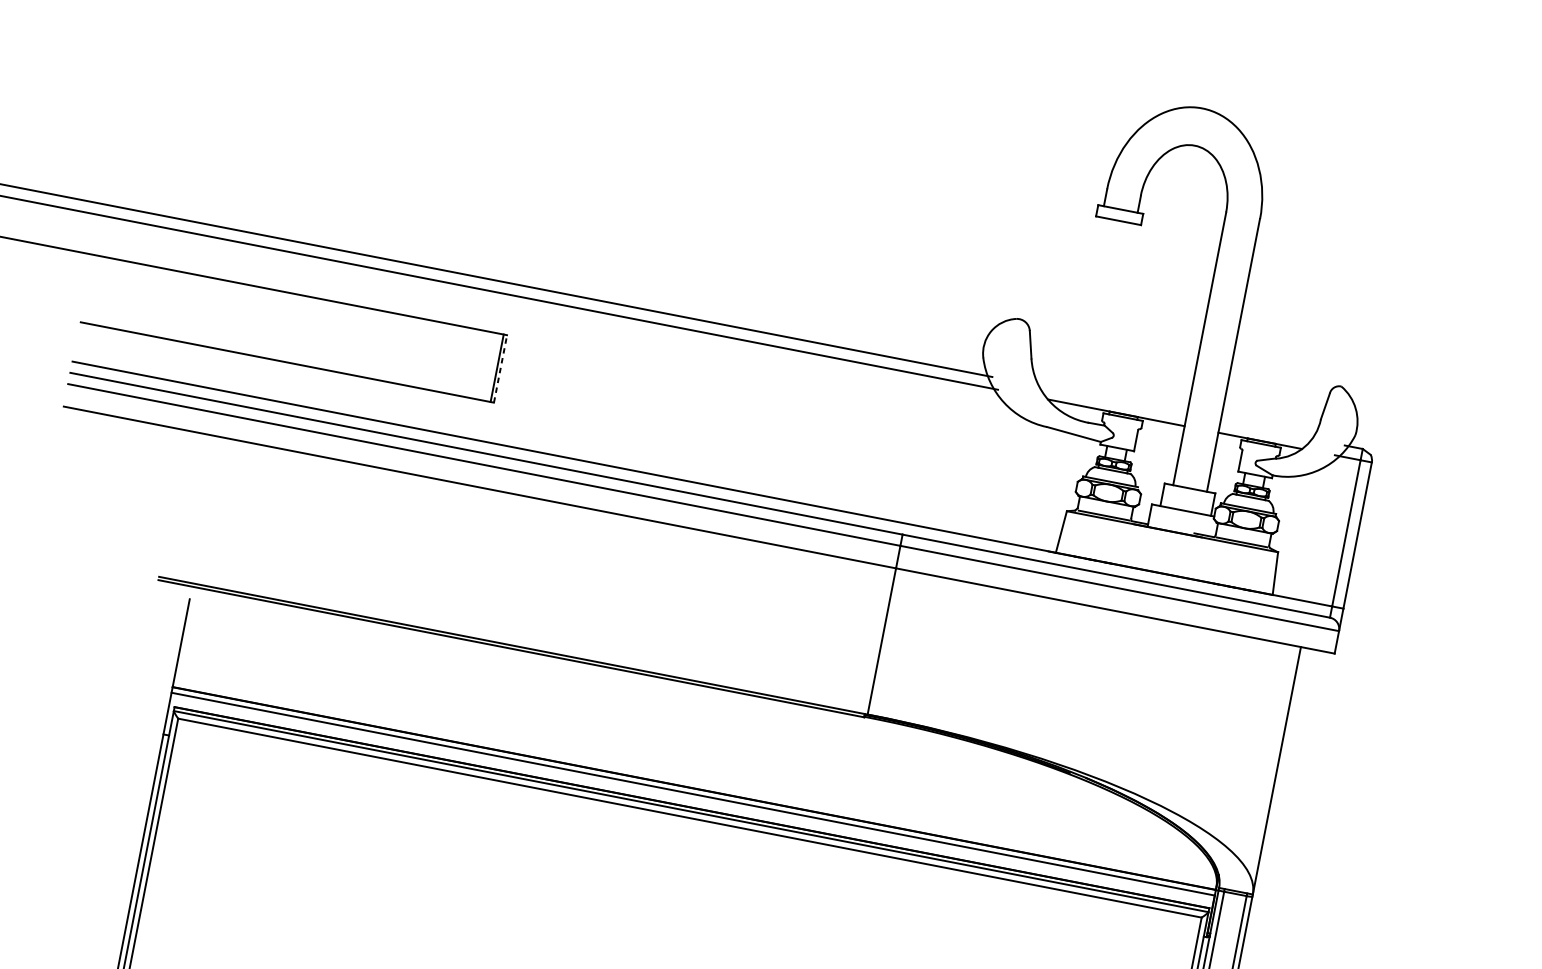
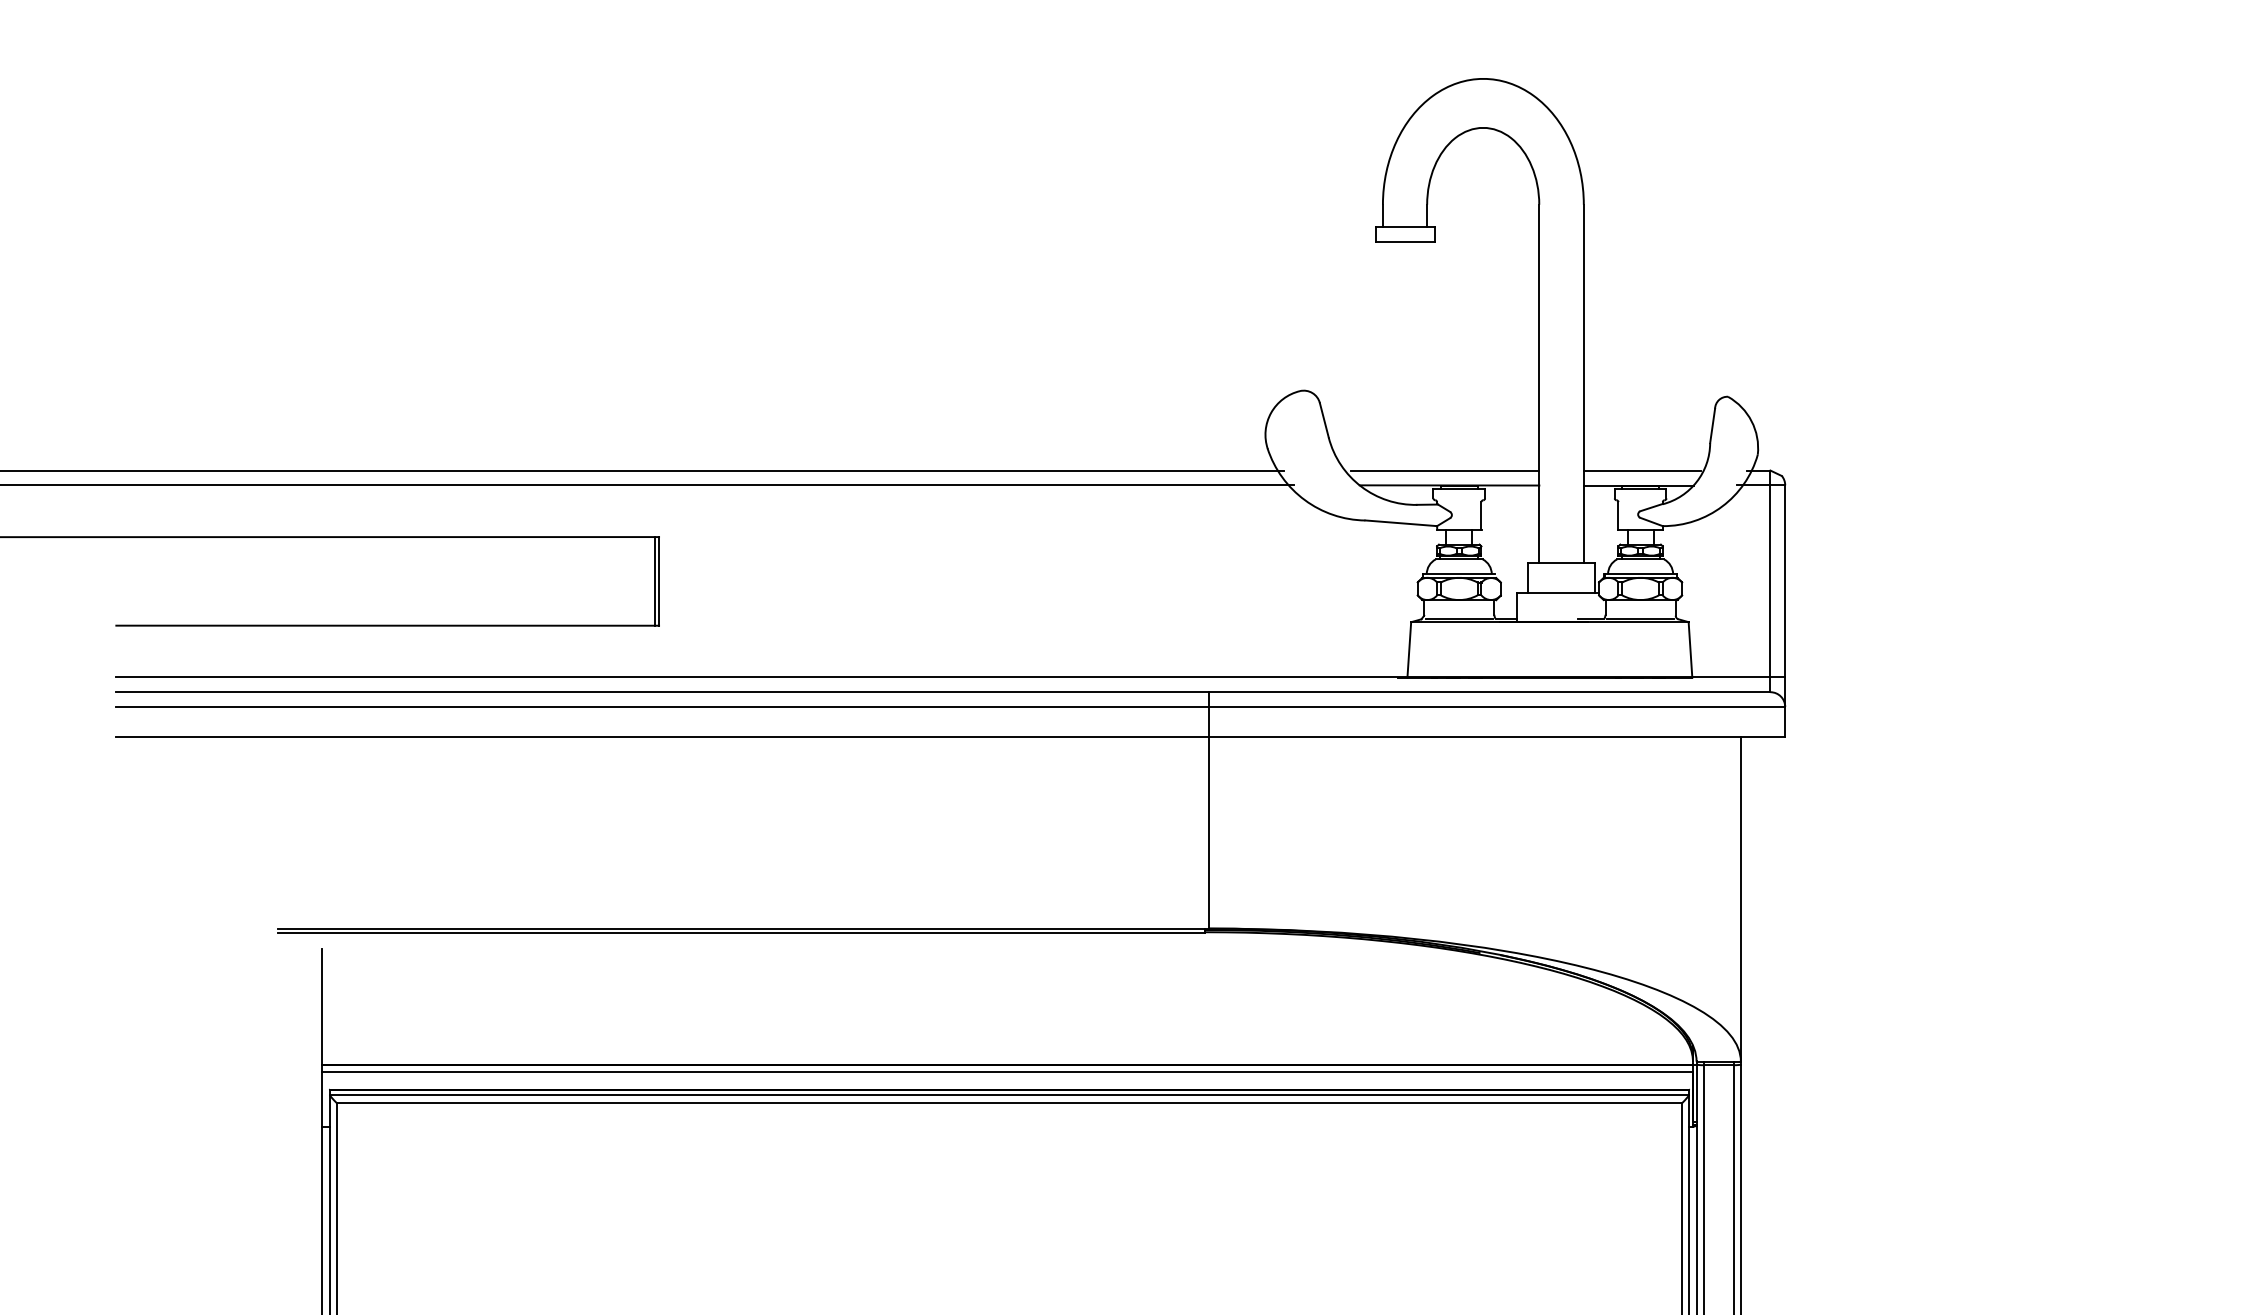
line: (500, 368) -> (659, 580), dashed -> solid
line: (1114, 400) -> (1444, 470), added
line: (1264, 429) -> (1641, 470), added

